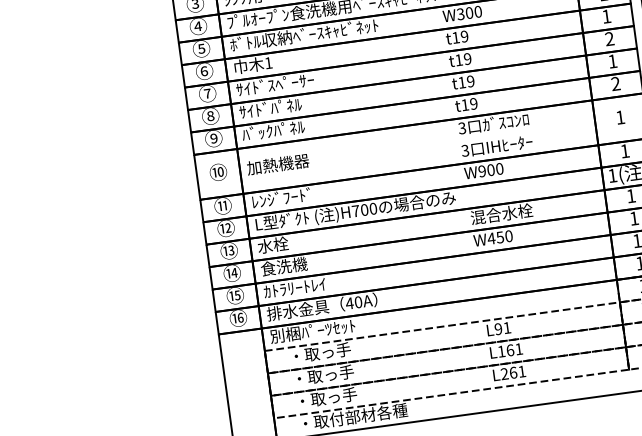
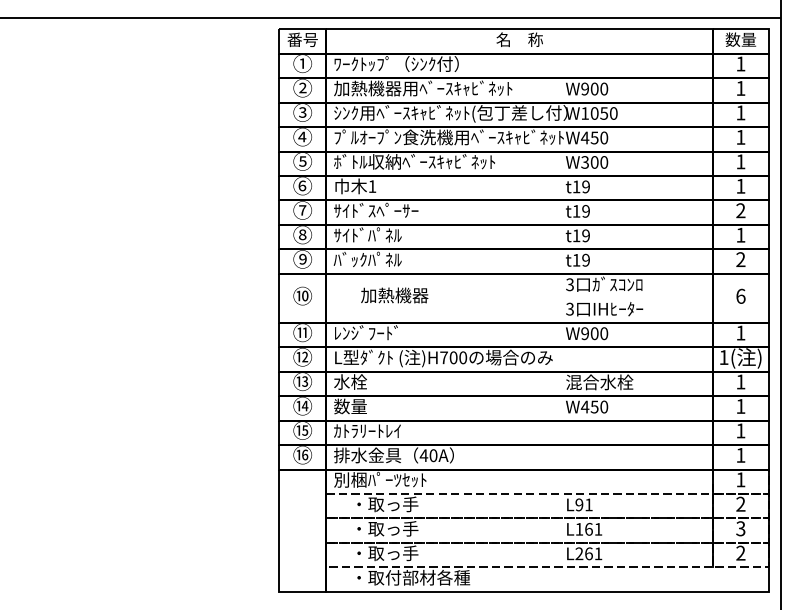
text: (620, 116) -> (740, 295), 1 -> 6
text: (277, 164) -> (394, 295), moved
text: (284, 266) -> (359, 406), 食洗機 -> 数量

